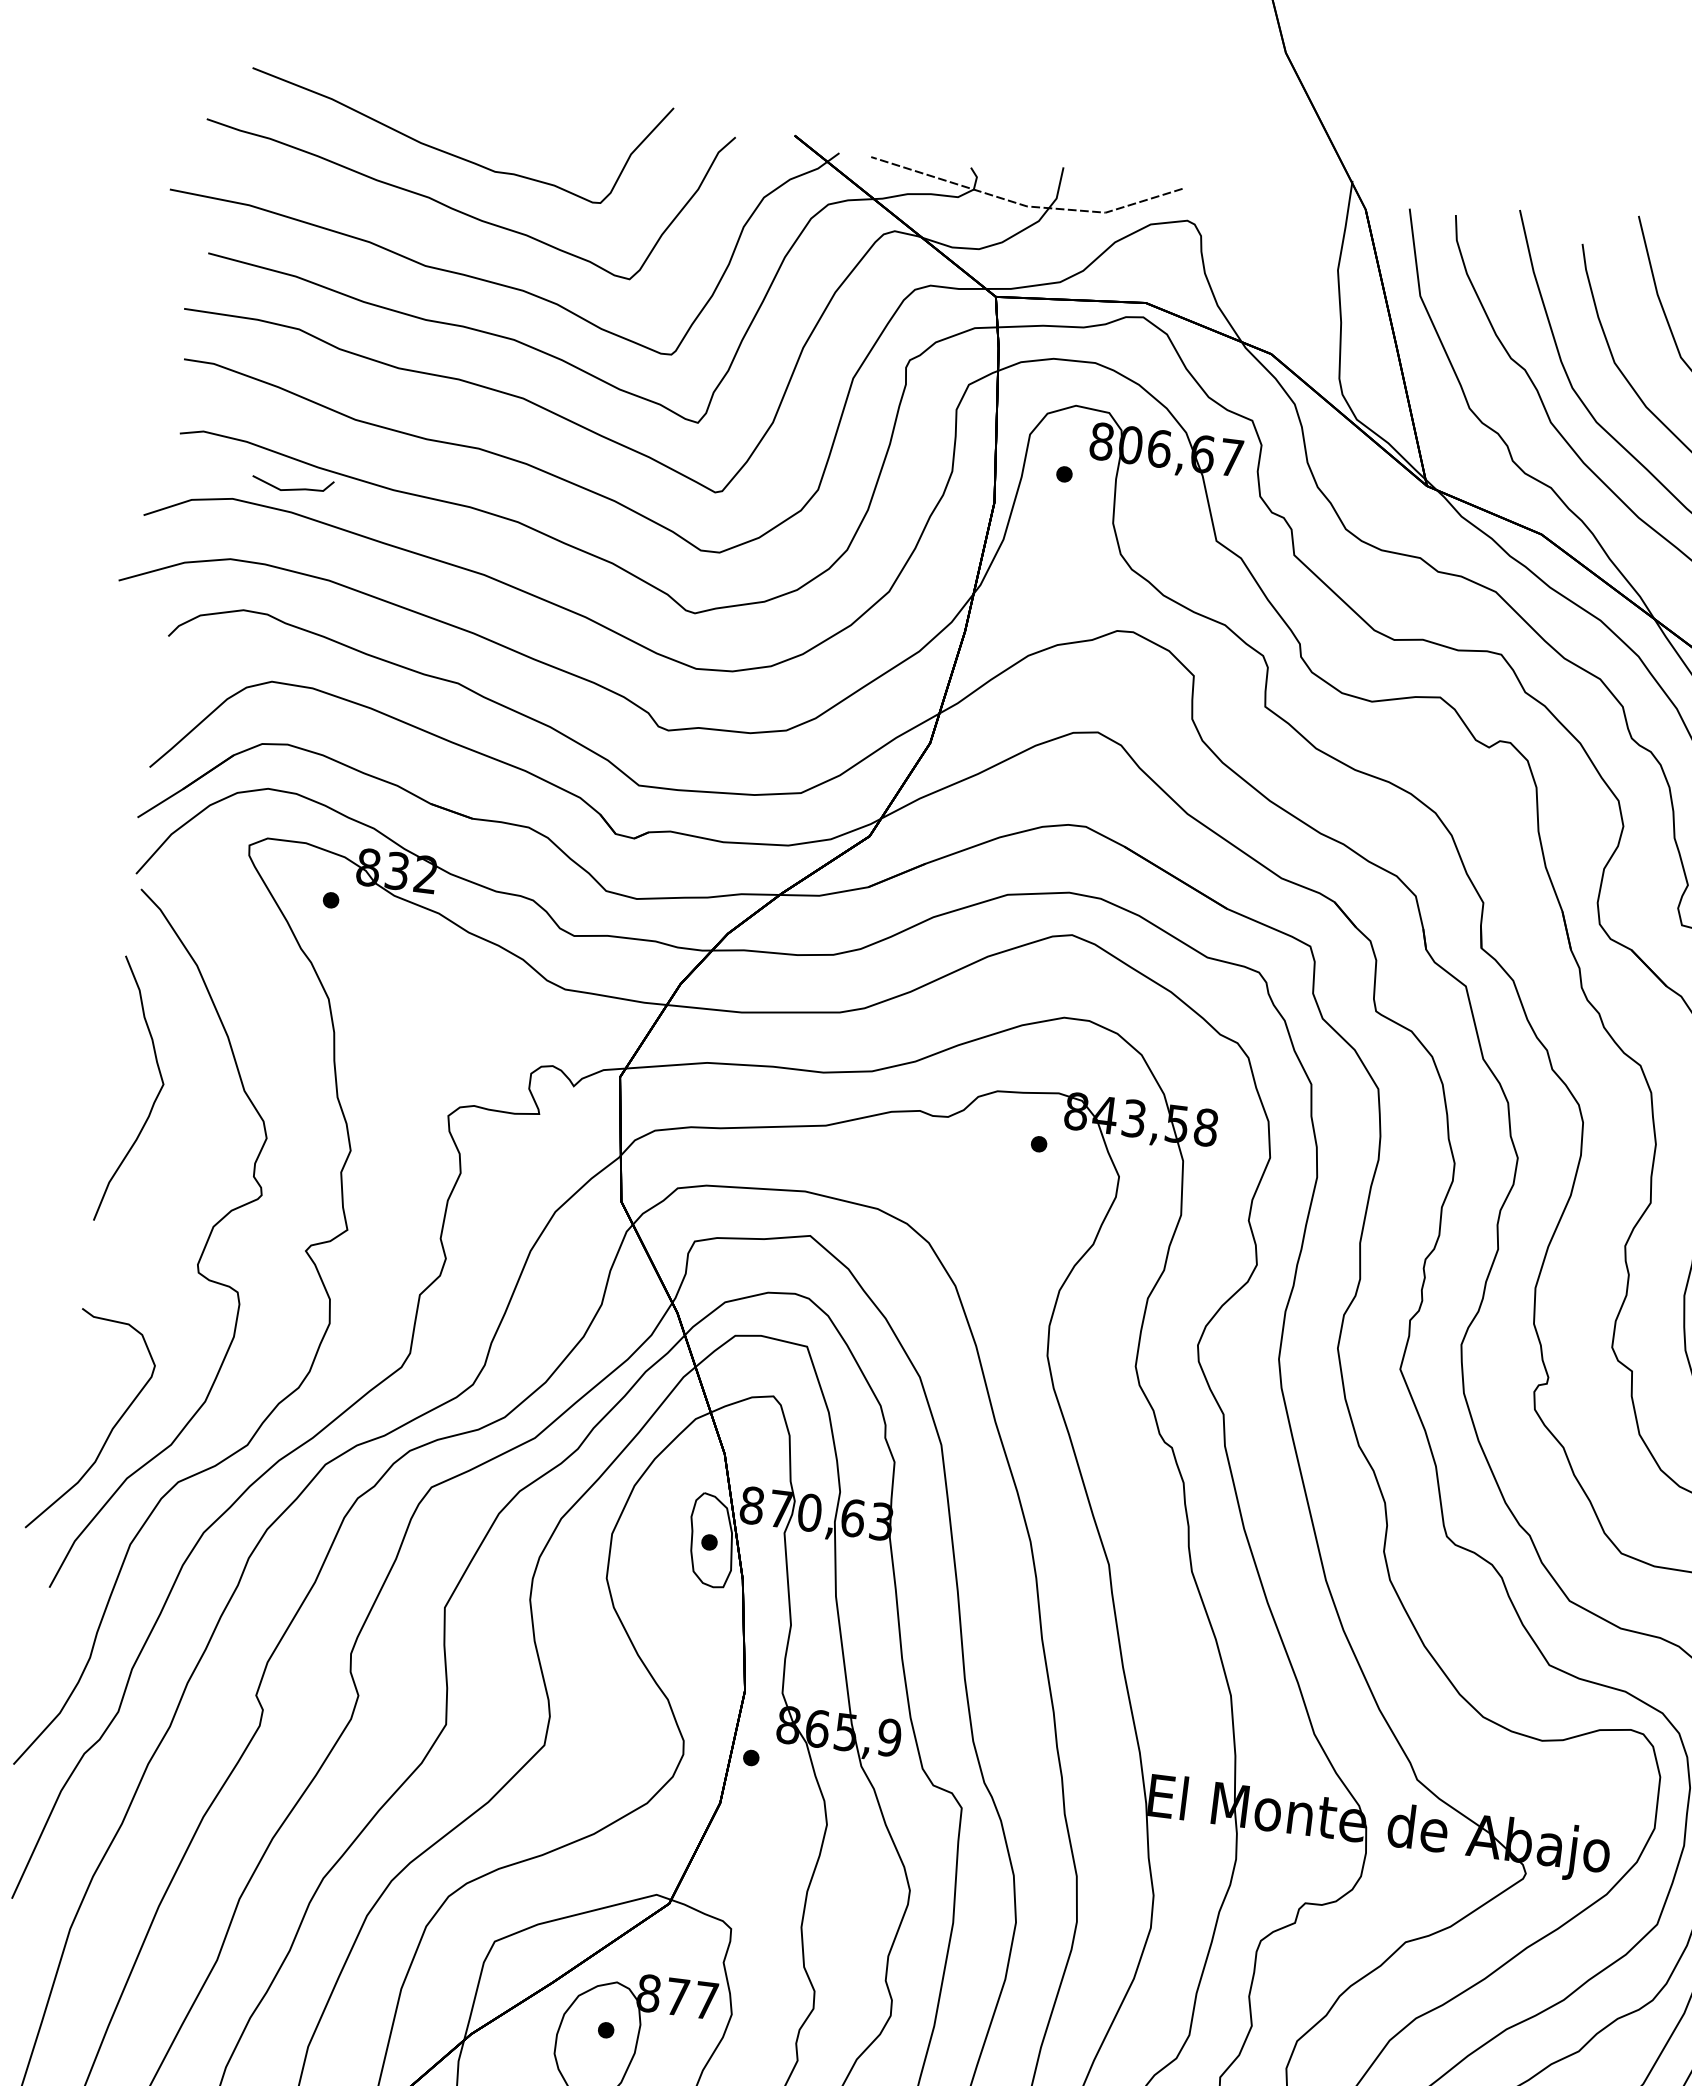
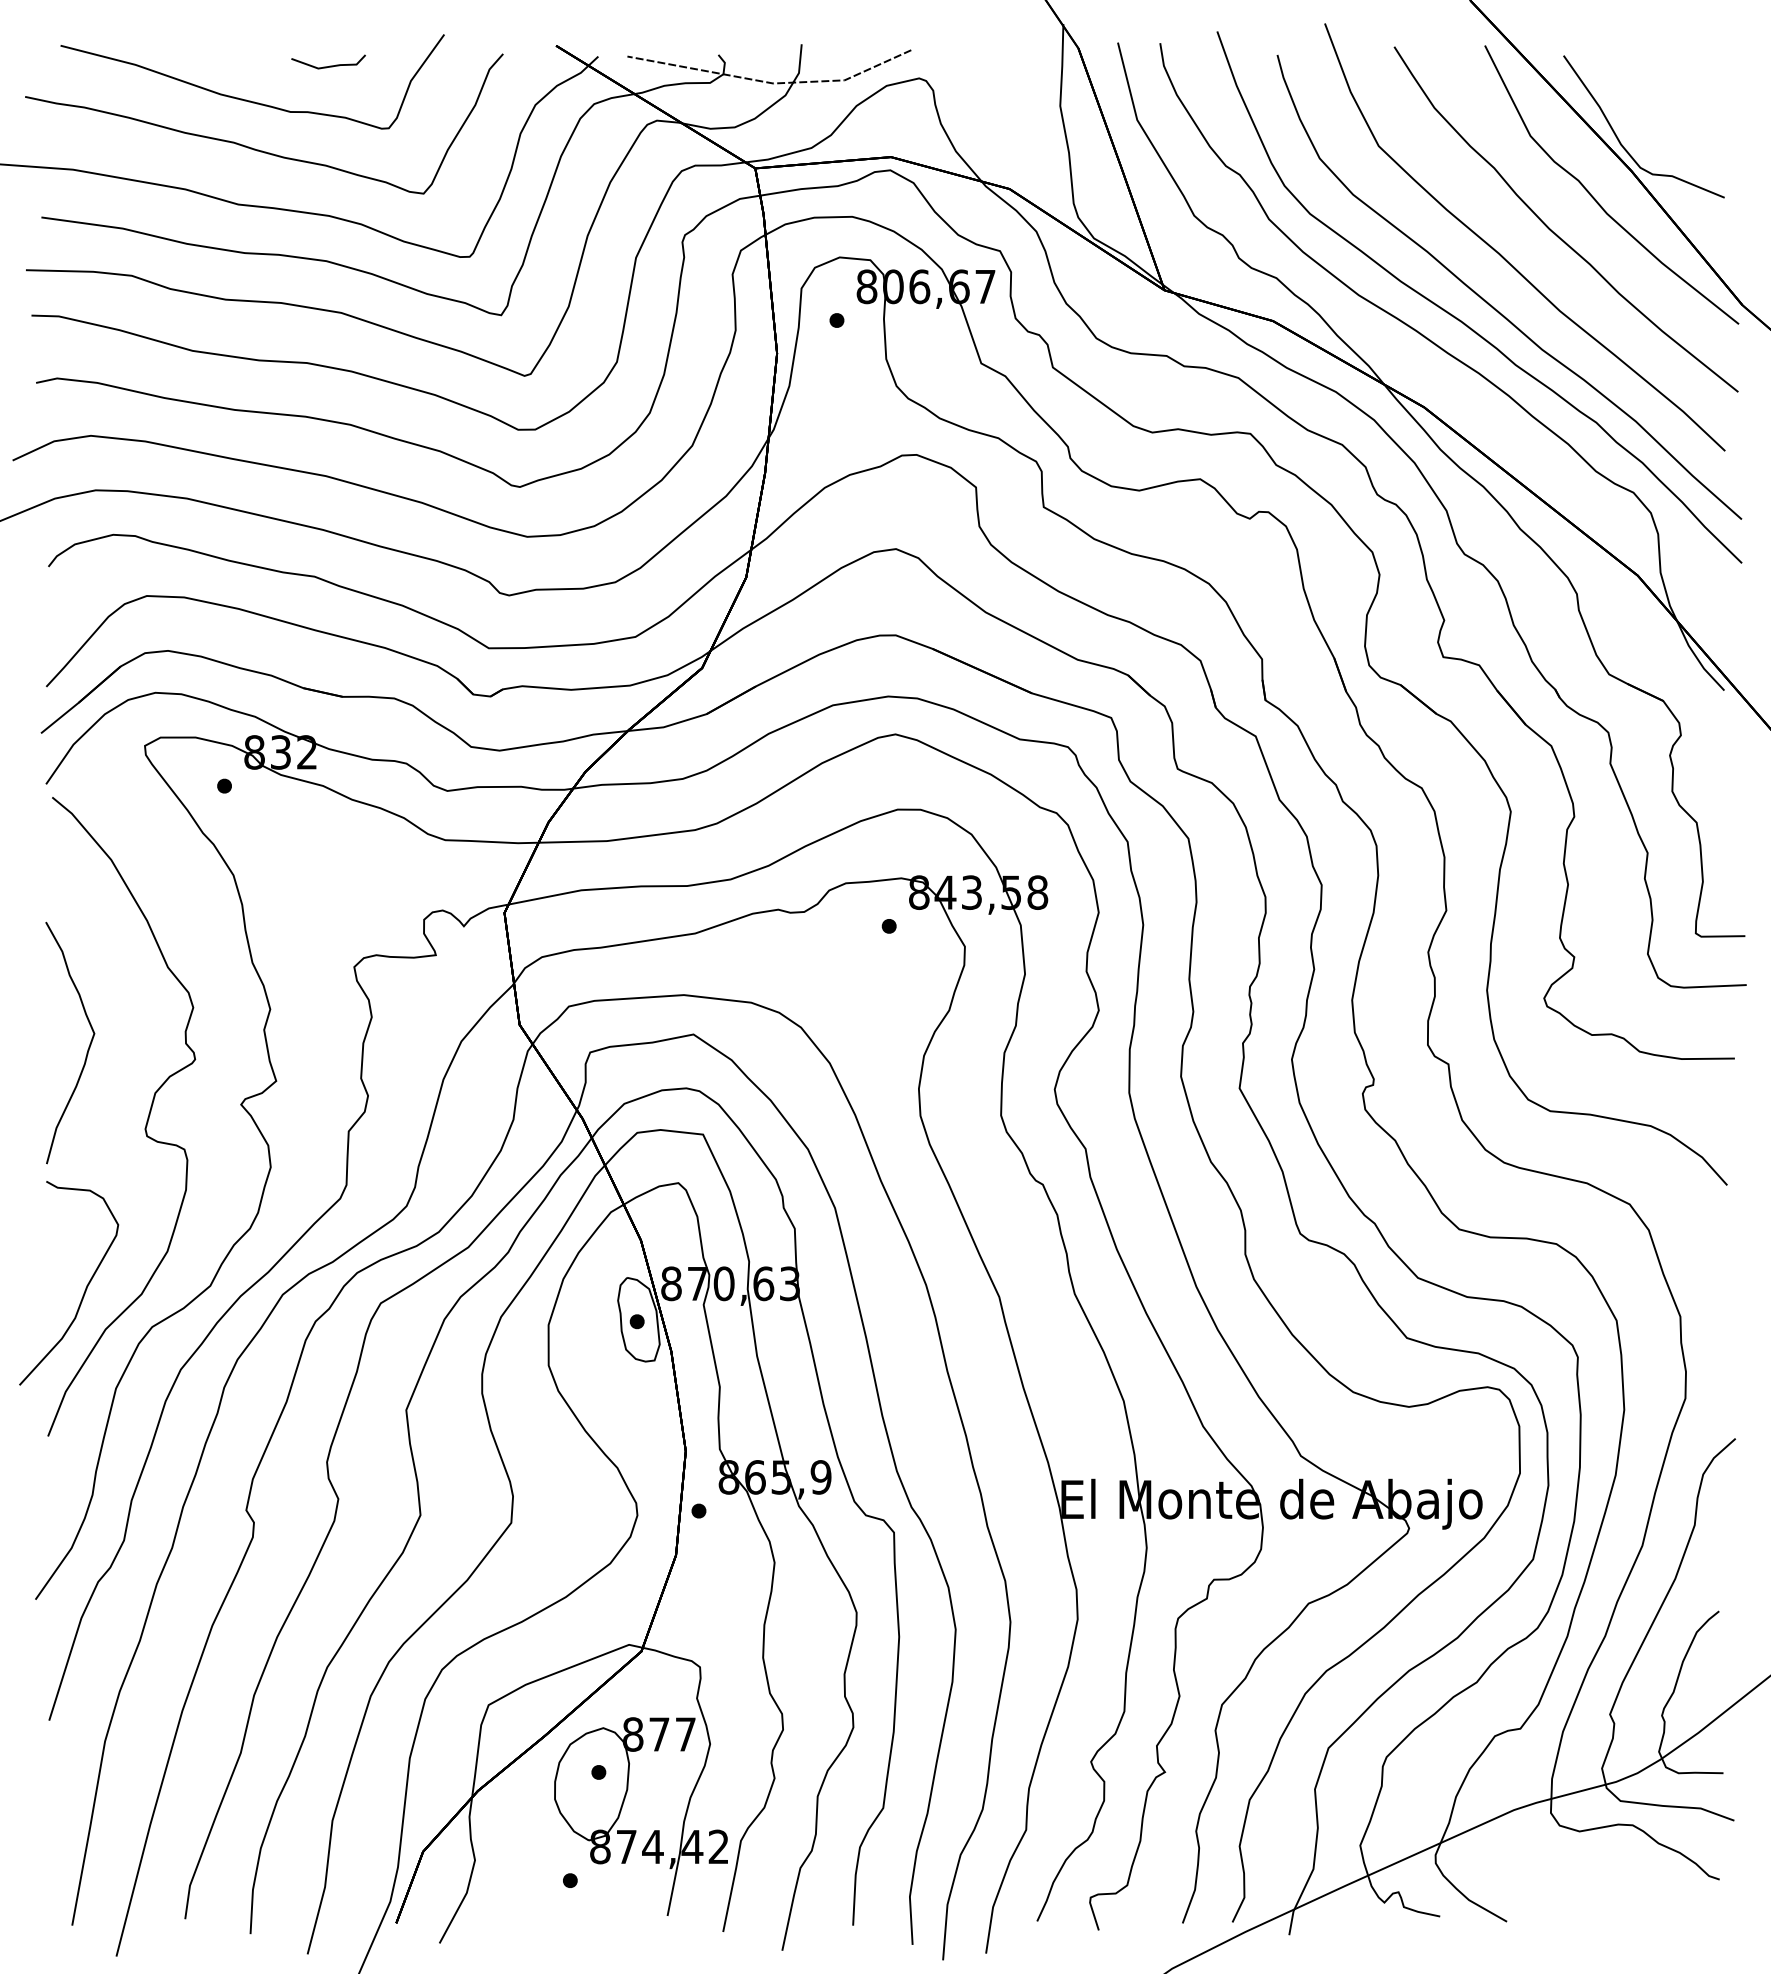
line: (293, 488) -> (329, 65), moved
curve: (153, 1100) -> (87, 1049), moved

